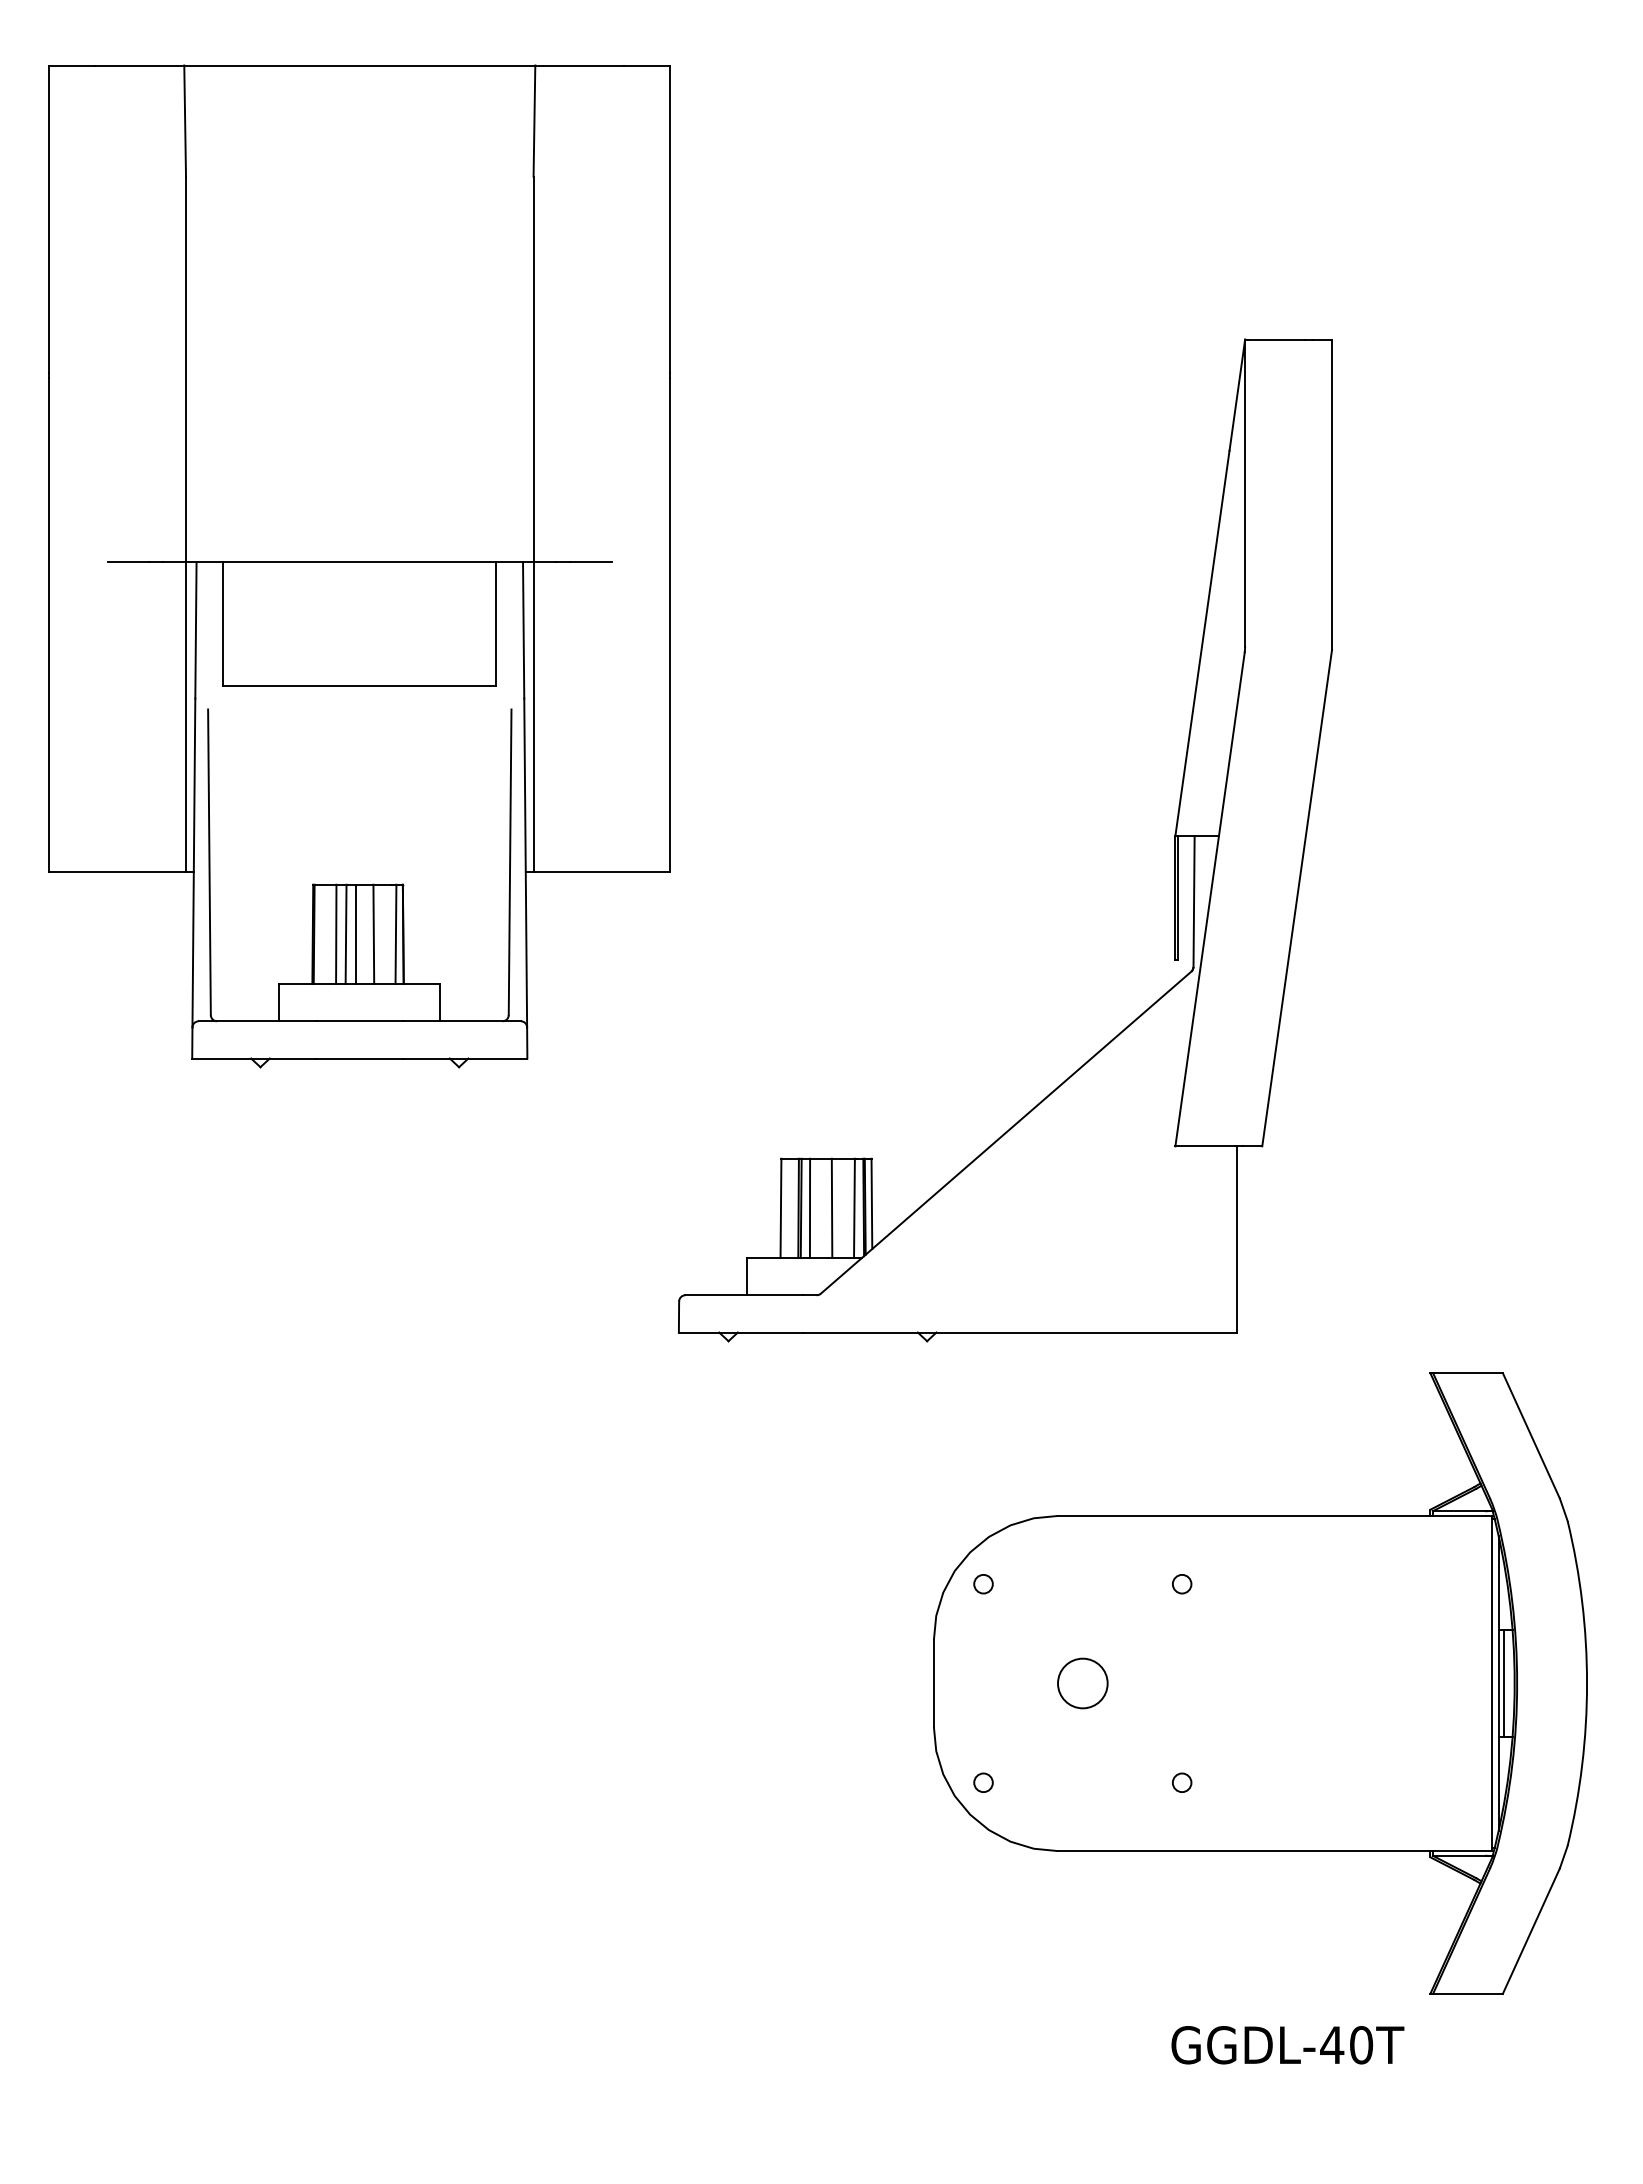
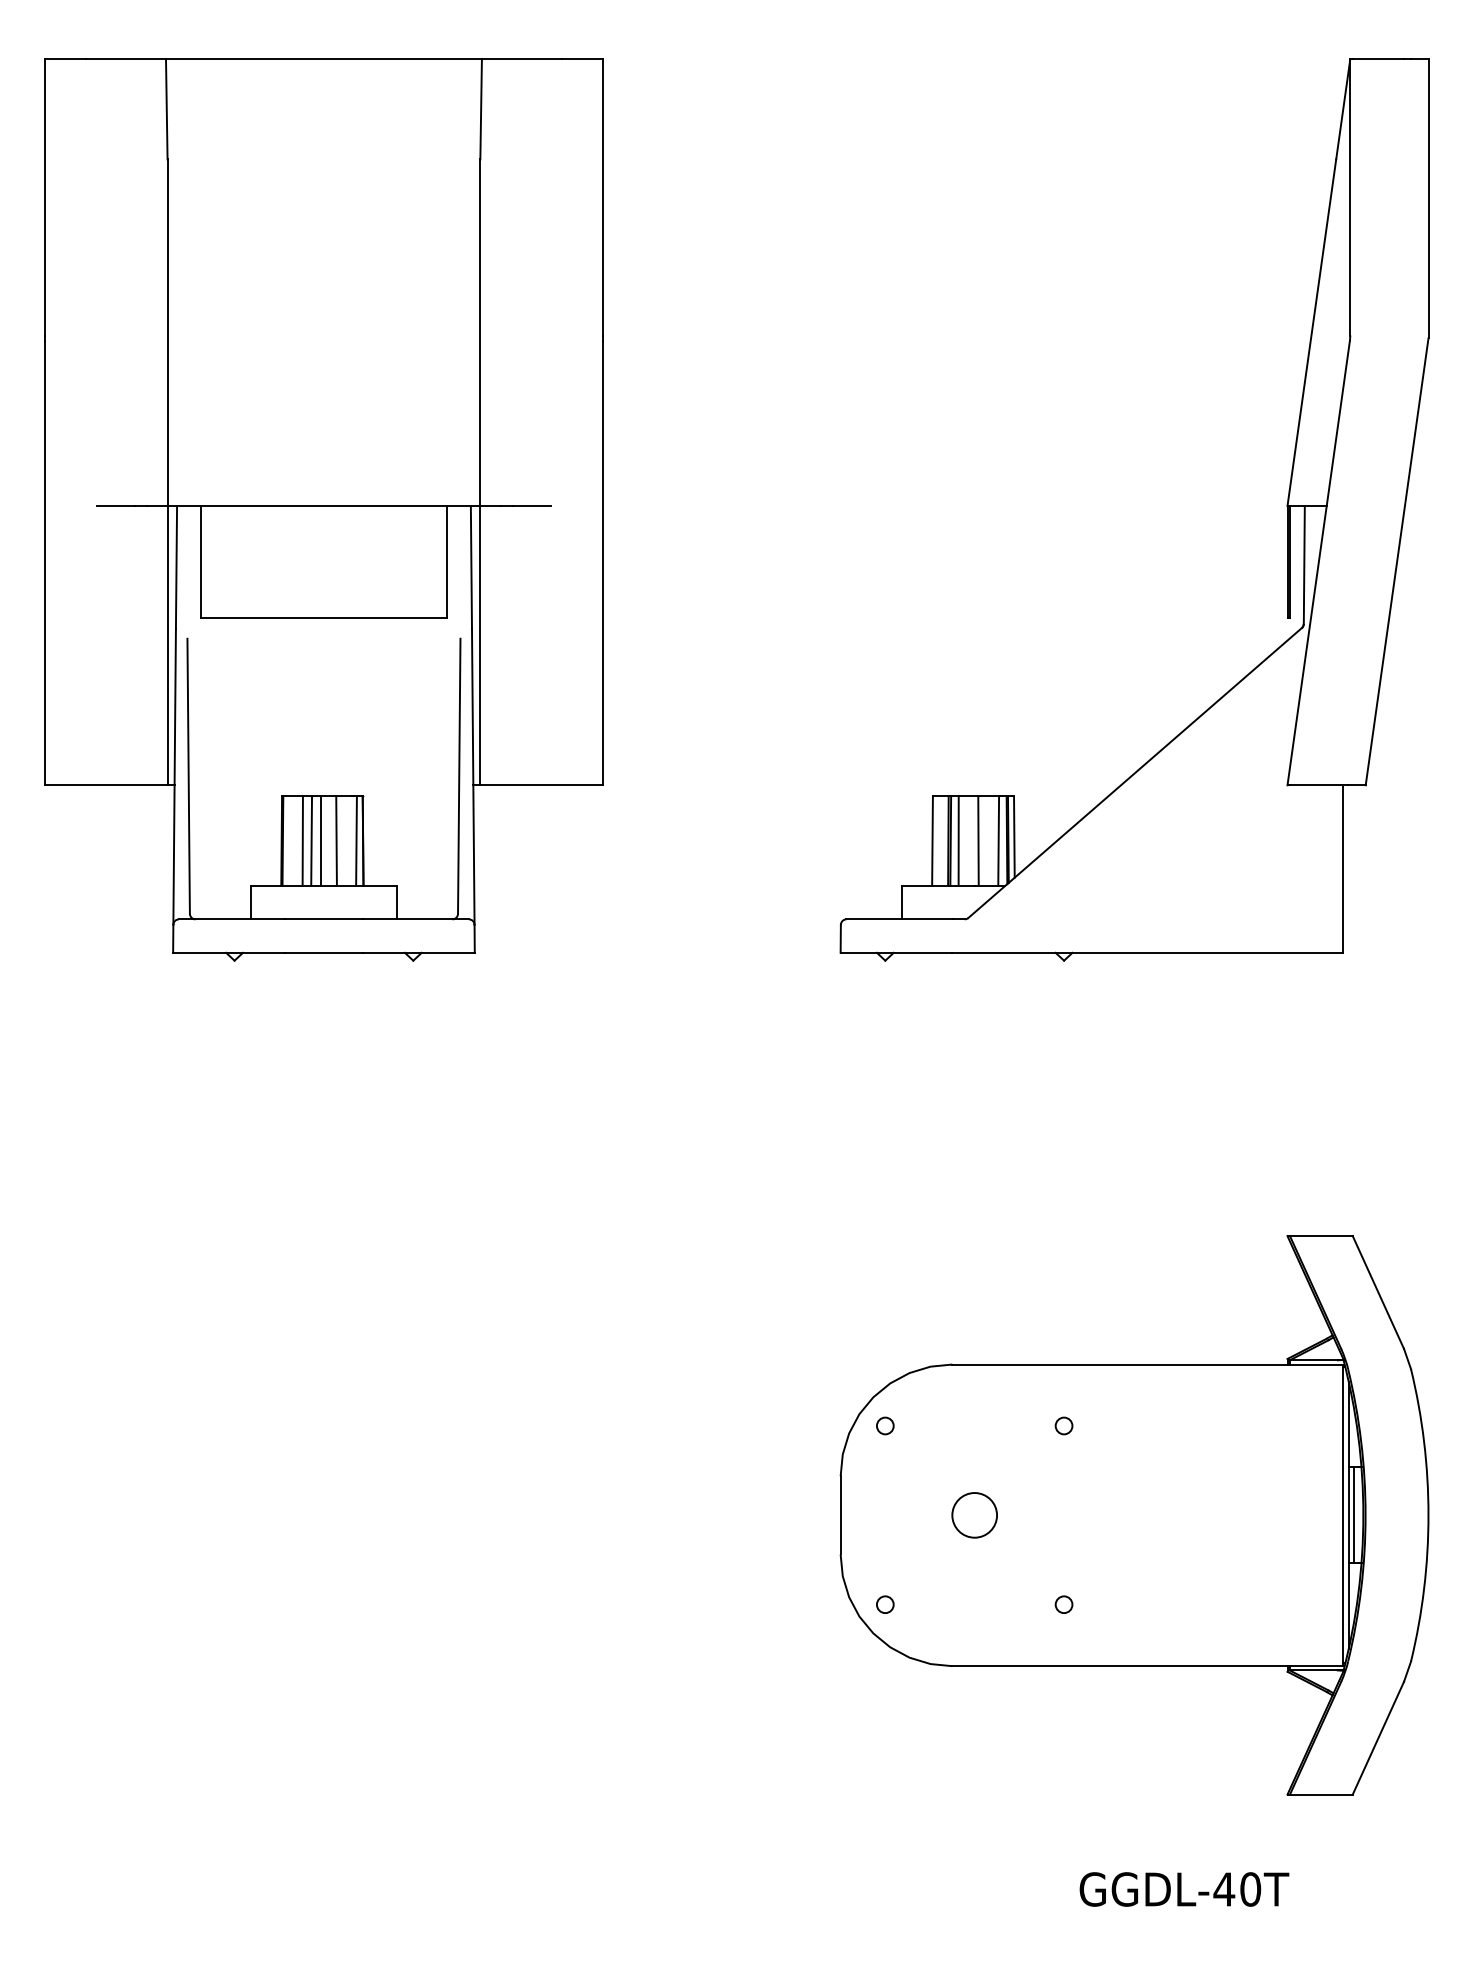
part: (1174, 840) -> (1286, 510), moved
text: (1287, 2045) -> (1184, 1889), moved

